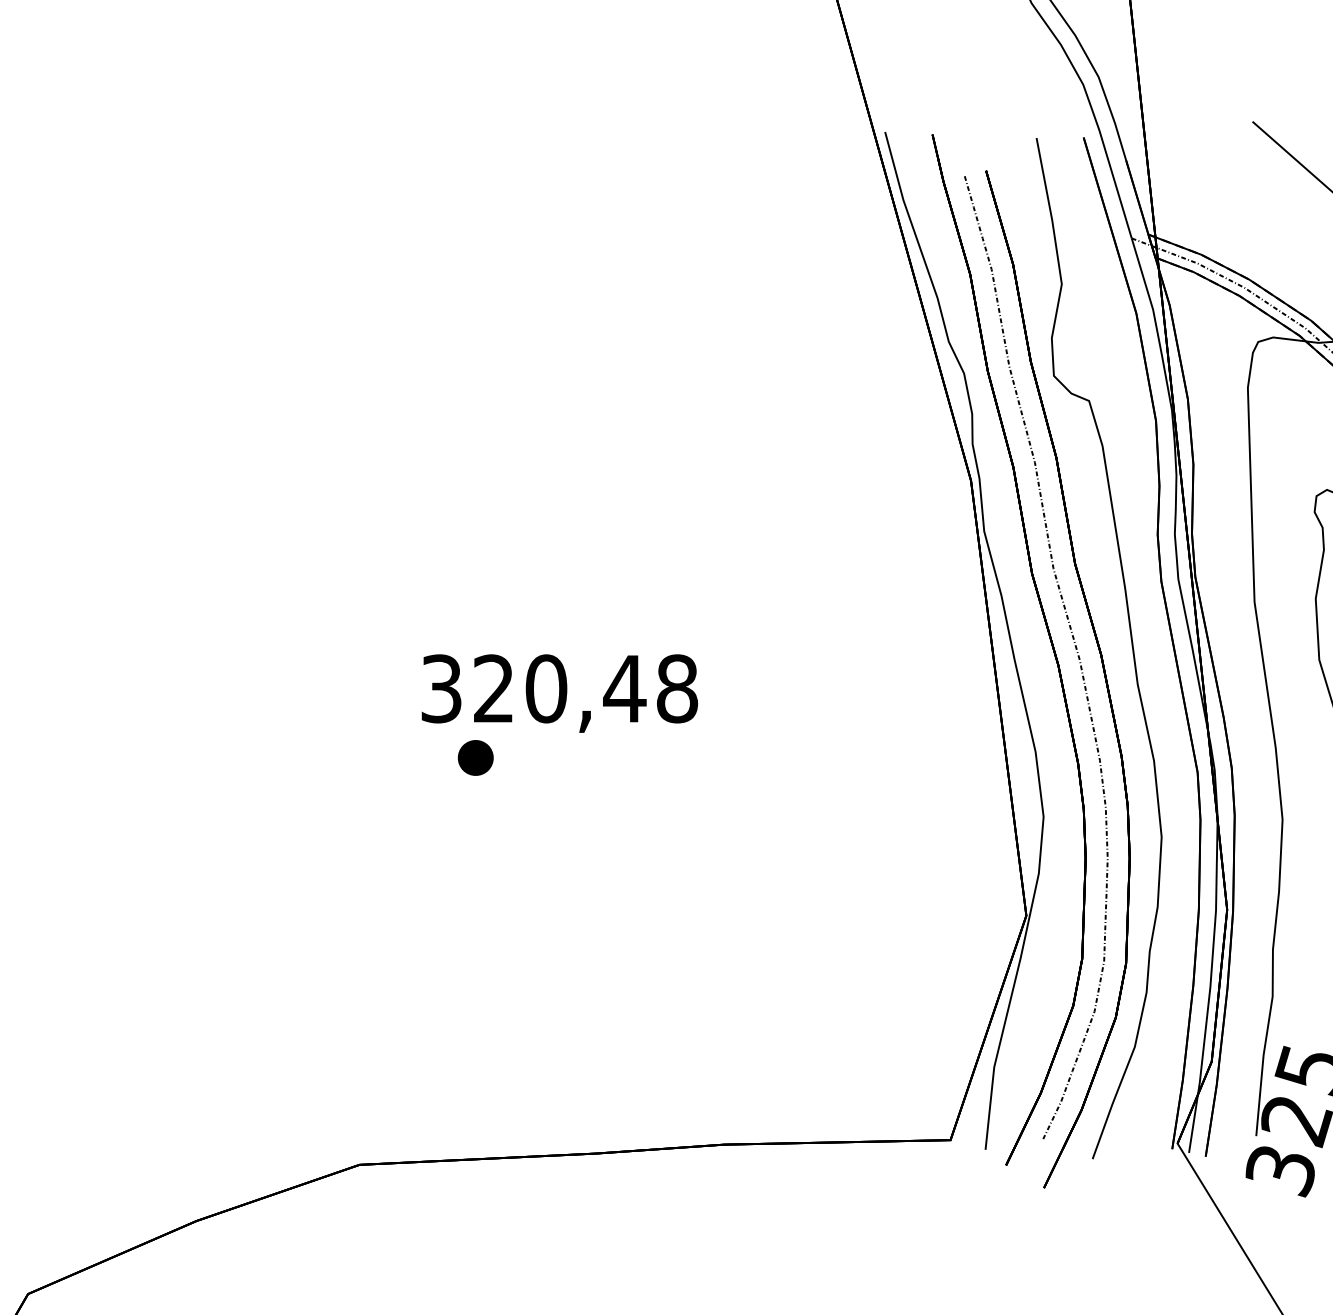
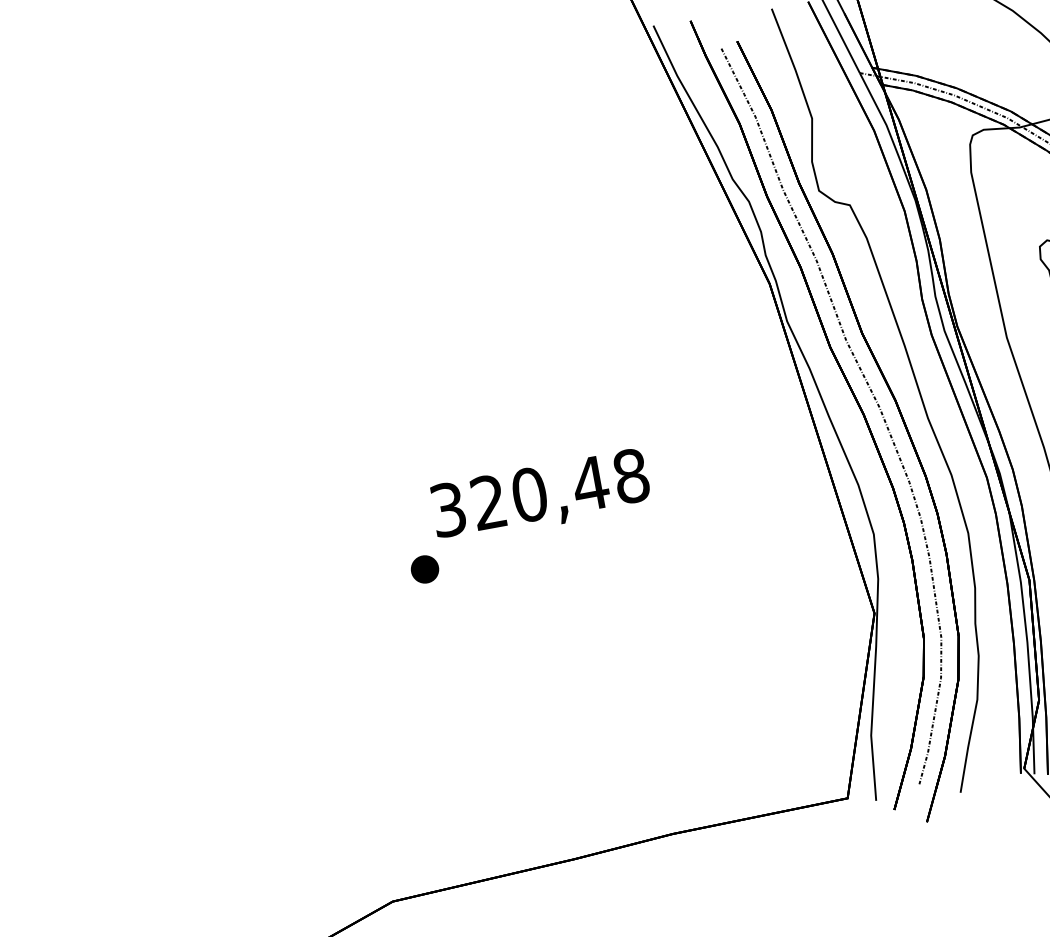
text: (559, 693) -> (540, 496), moved

